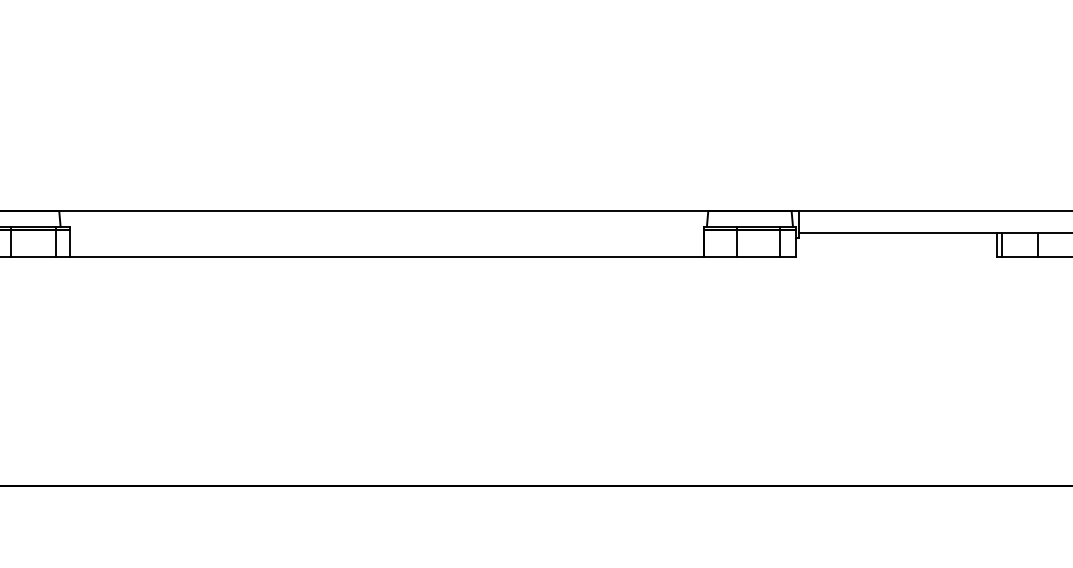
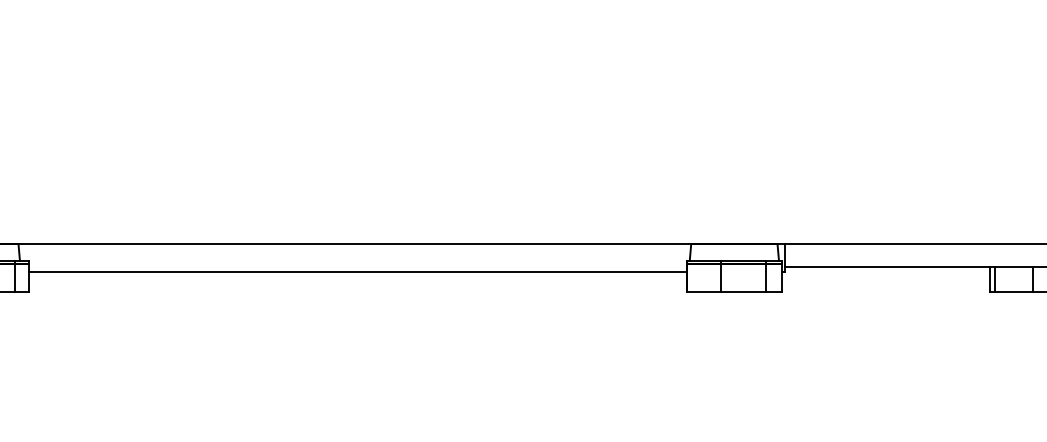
line: (386, 256) -> (357, 271), moved

